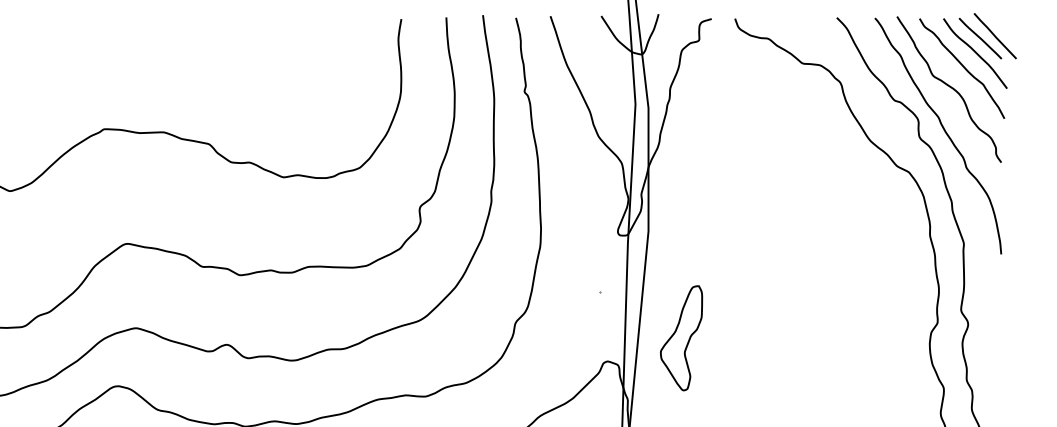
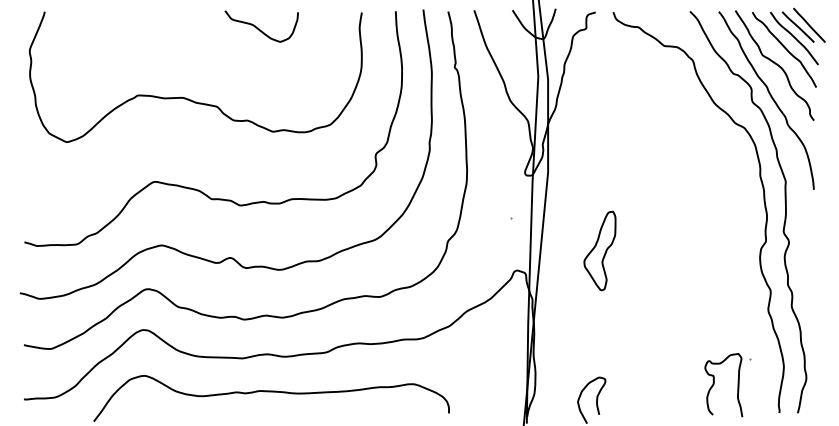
curve: (265, 40) -> (259, 28), added
part: (680, 337) -> (599, 250), moved

